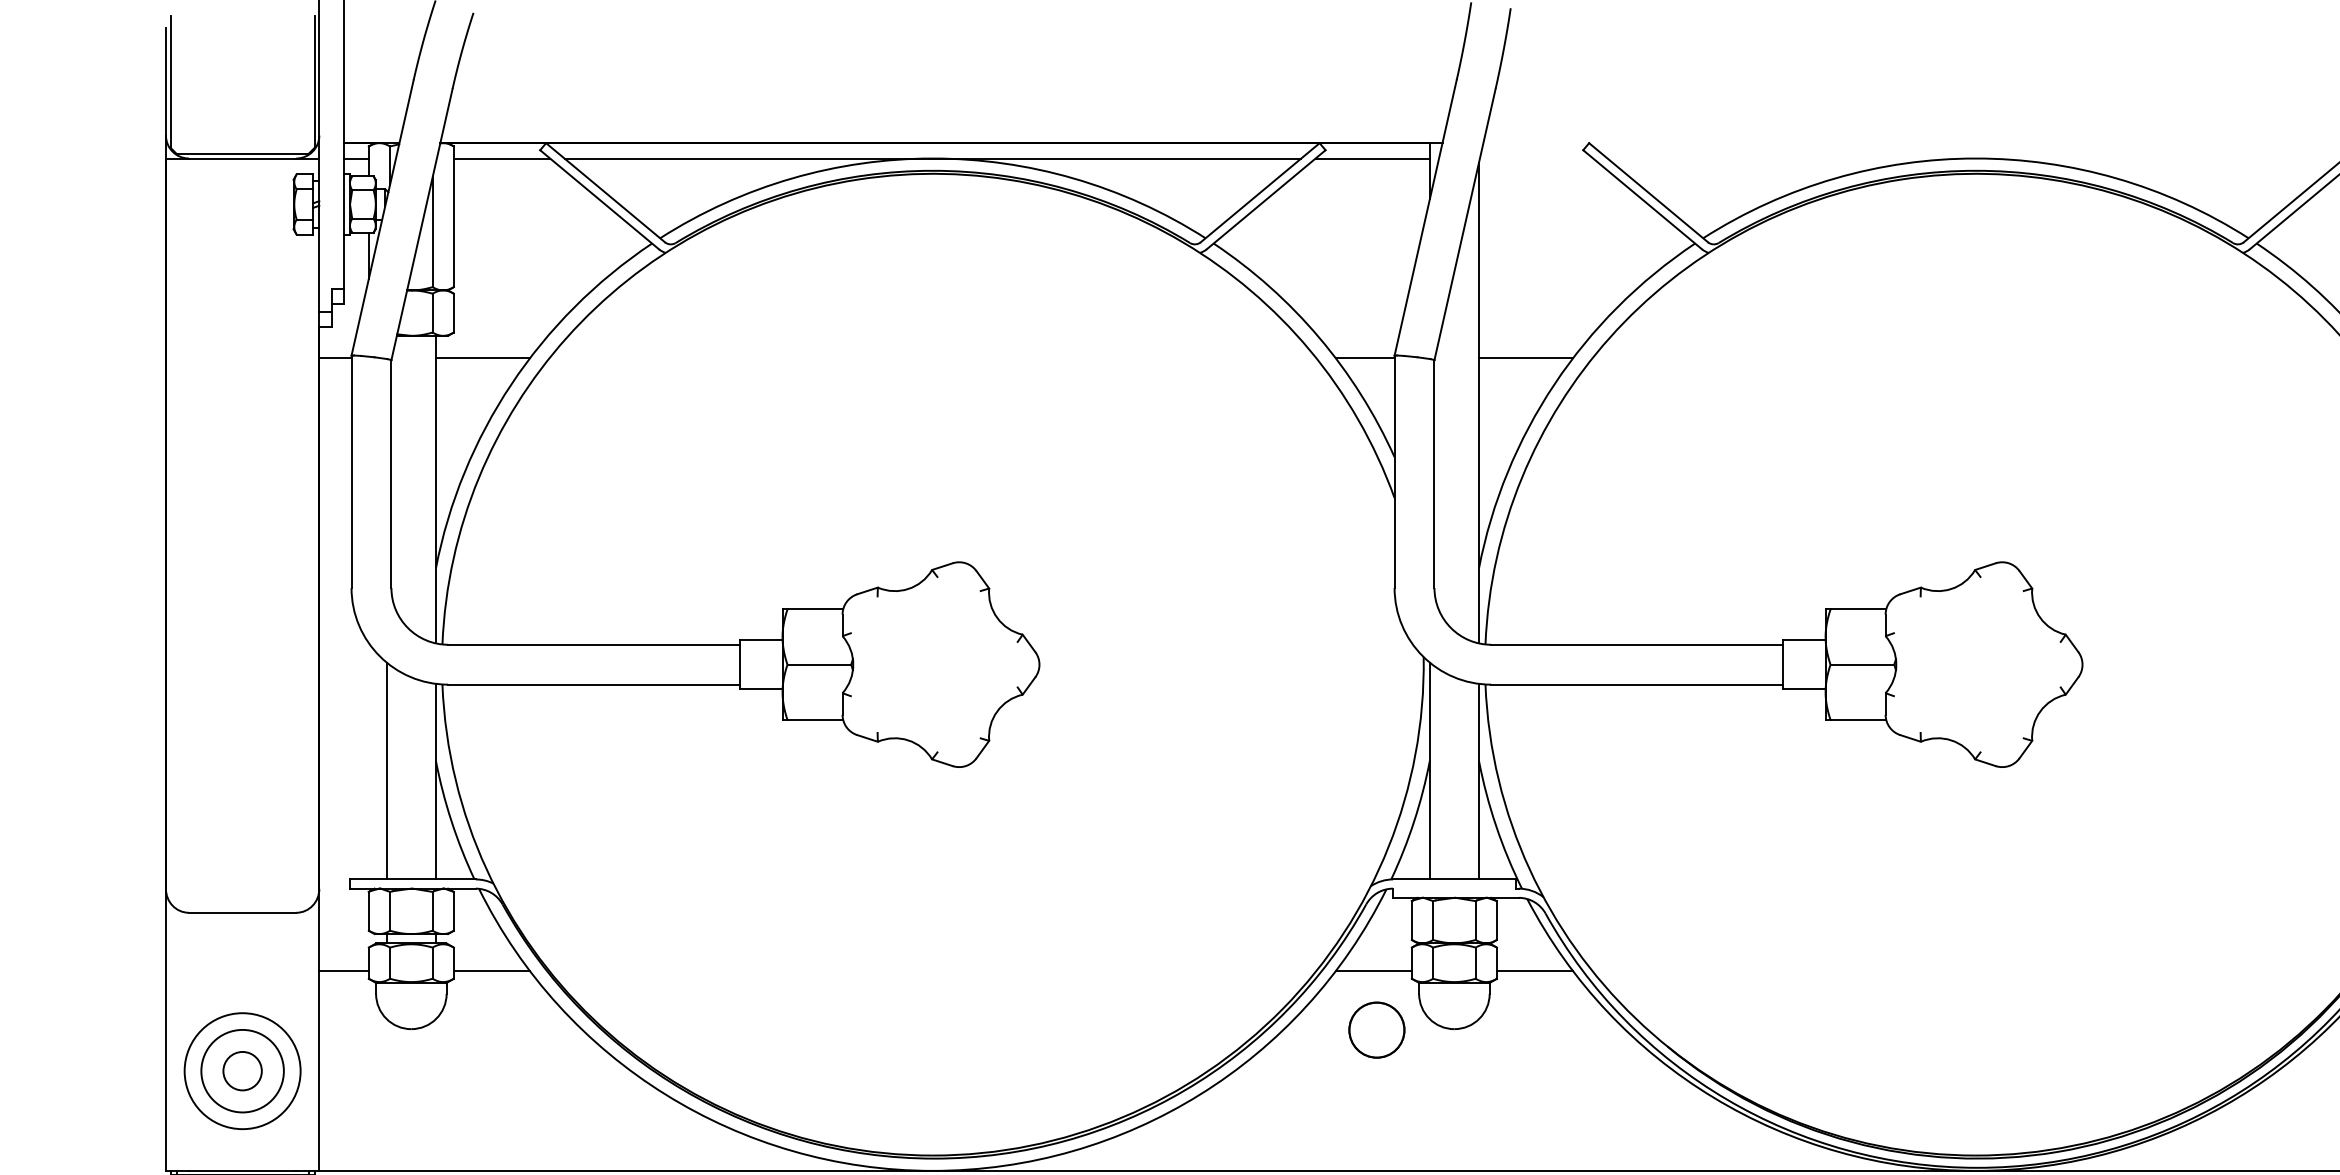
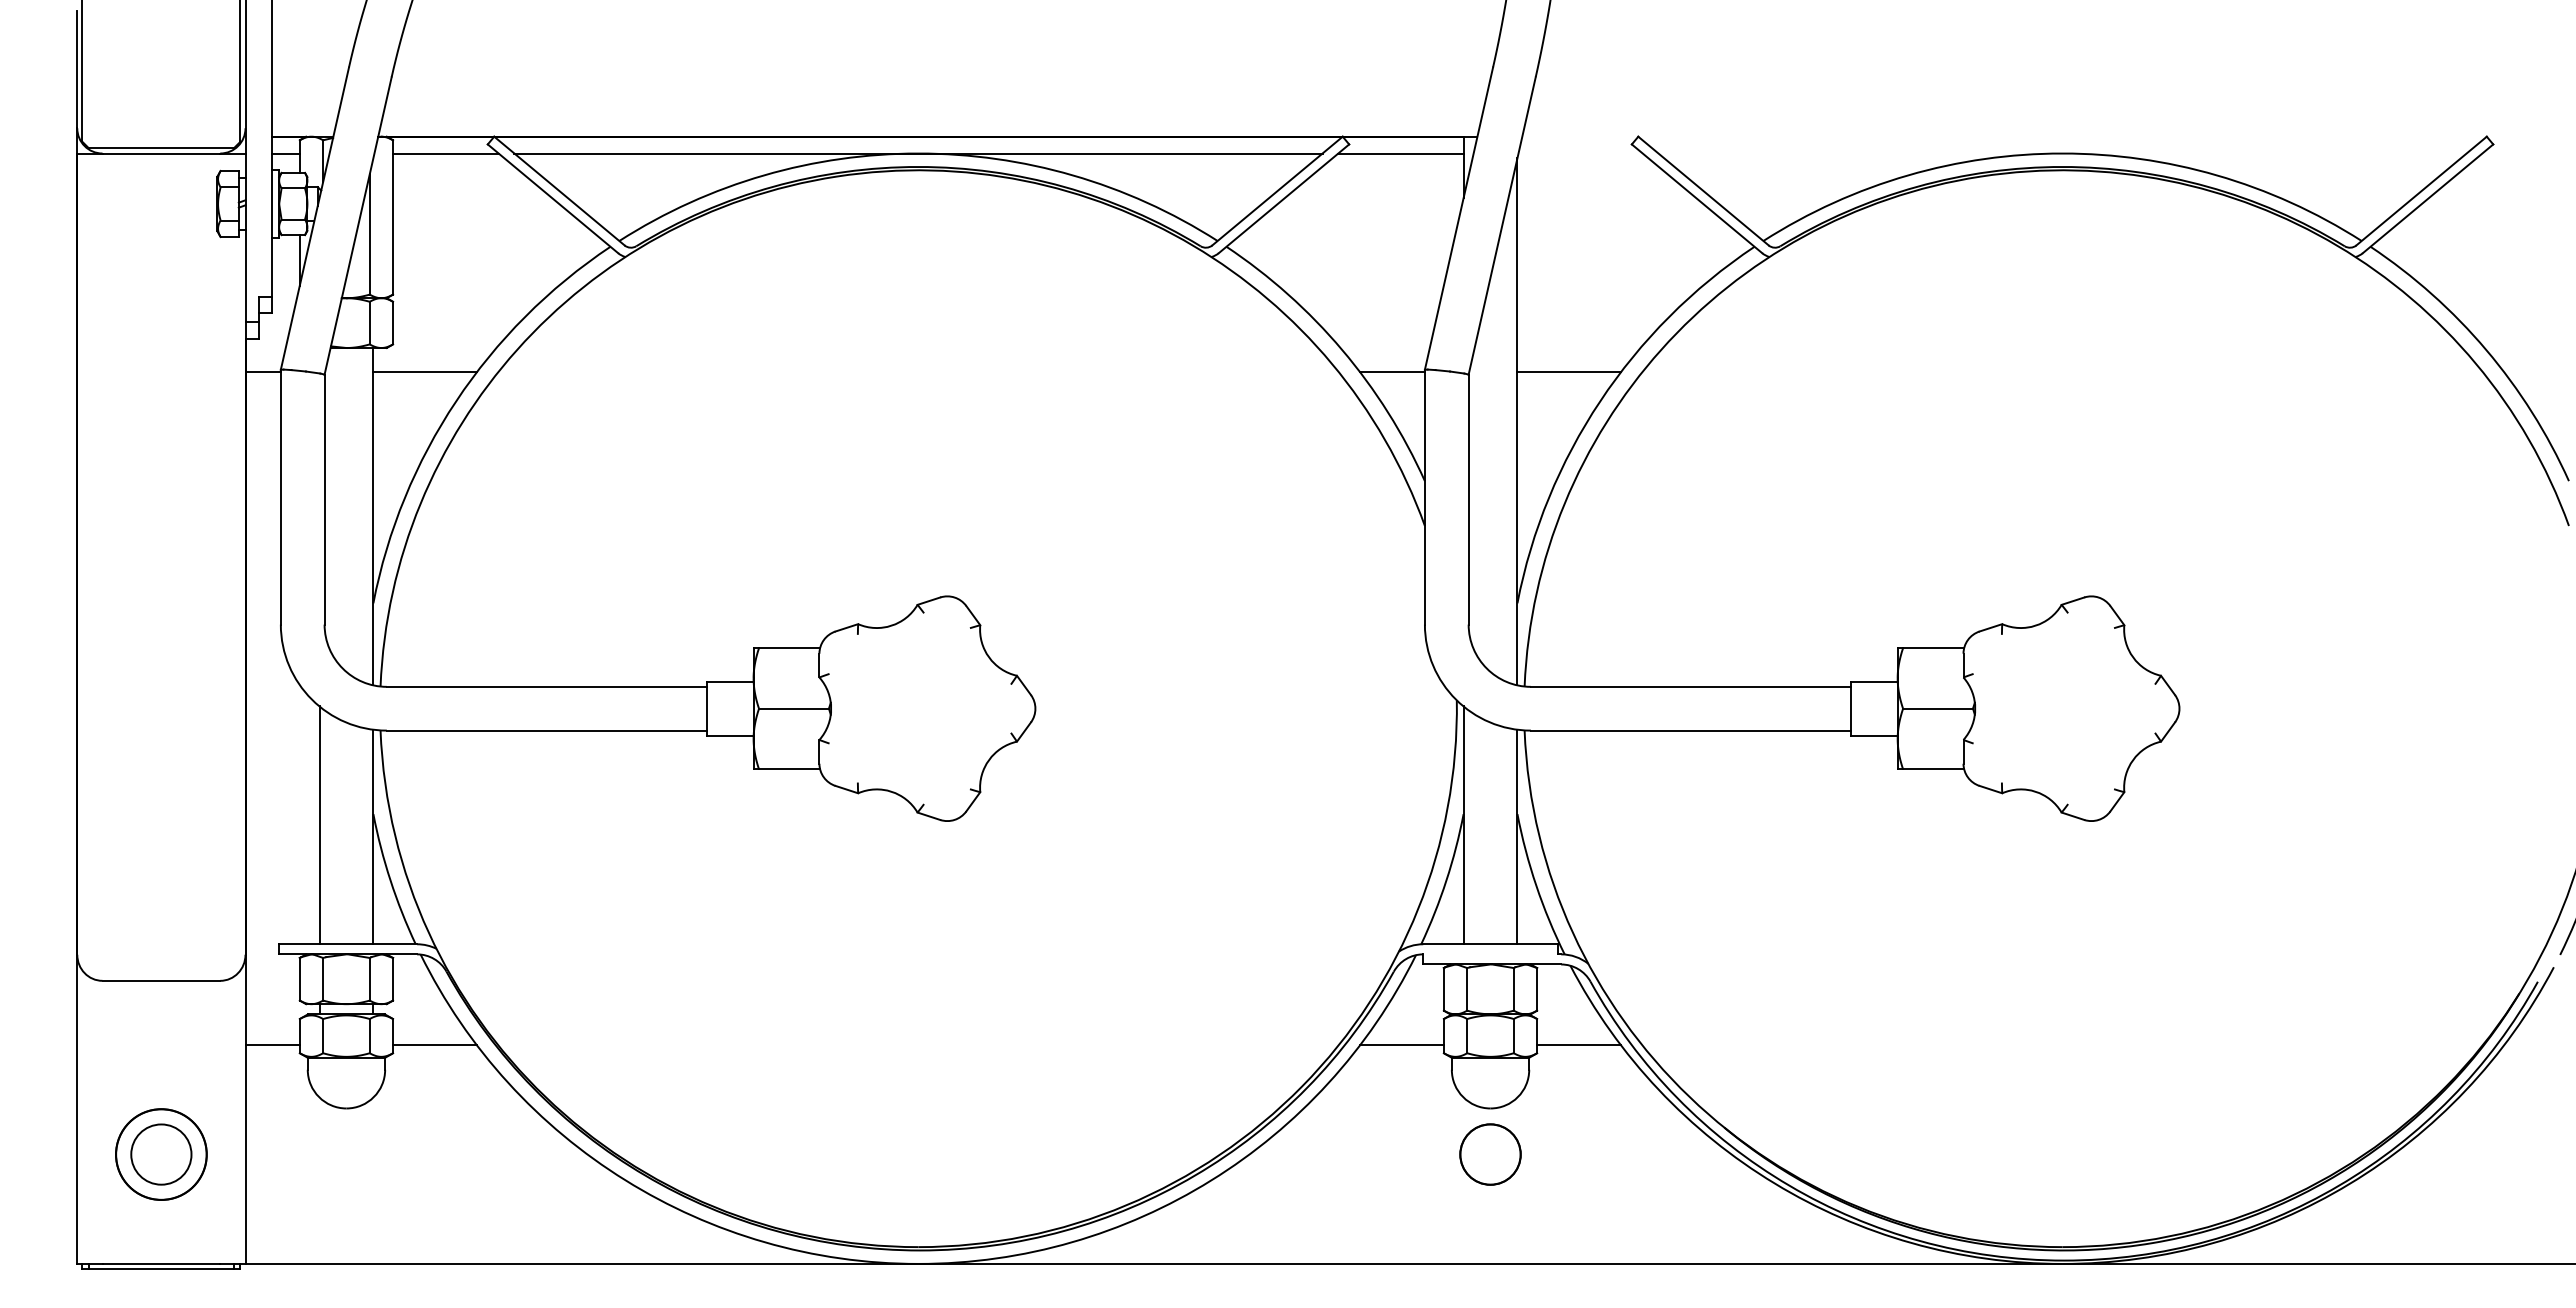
circle: (1376, 1030) -> (1490, 1154), moved
circle: (241, 1071) -> (160, 1154), size x0.71
circle: (242, 1071) -> (161, 1154), size x1.43

